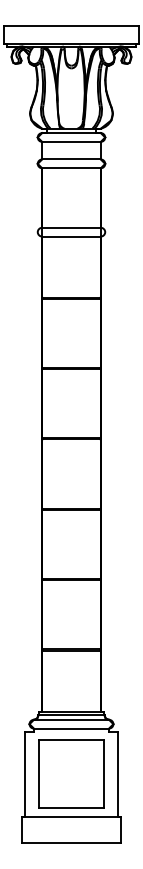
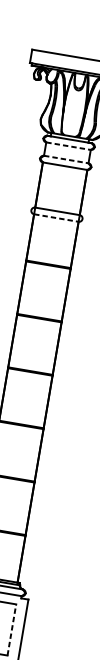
line: (71, 141) -> (68, 145), solid -> dashed
line: (71, 159) -> (66, 159), solid -> dashed
line: (71, 236) -> (56, 217), solid -> dashed
line: (103, 774) -> (11, 630), solid -> dashed

